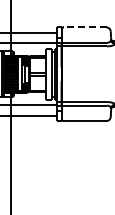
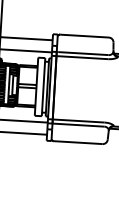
line: (84, 27) -> (83, 36), dashed -> solid

